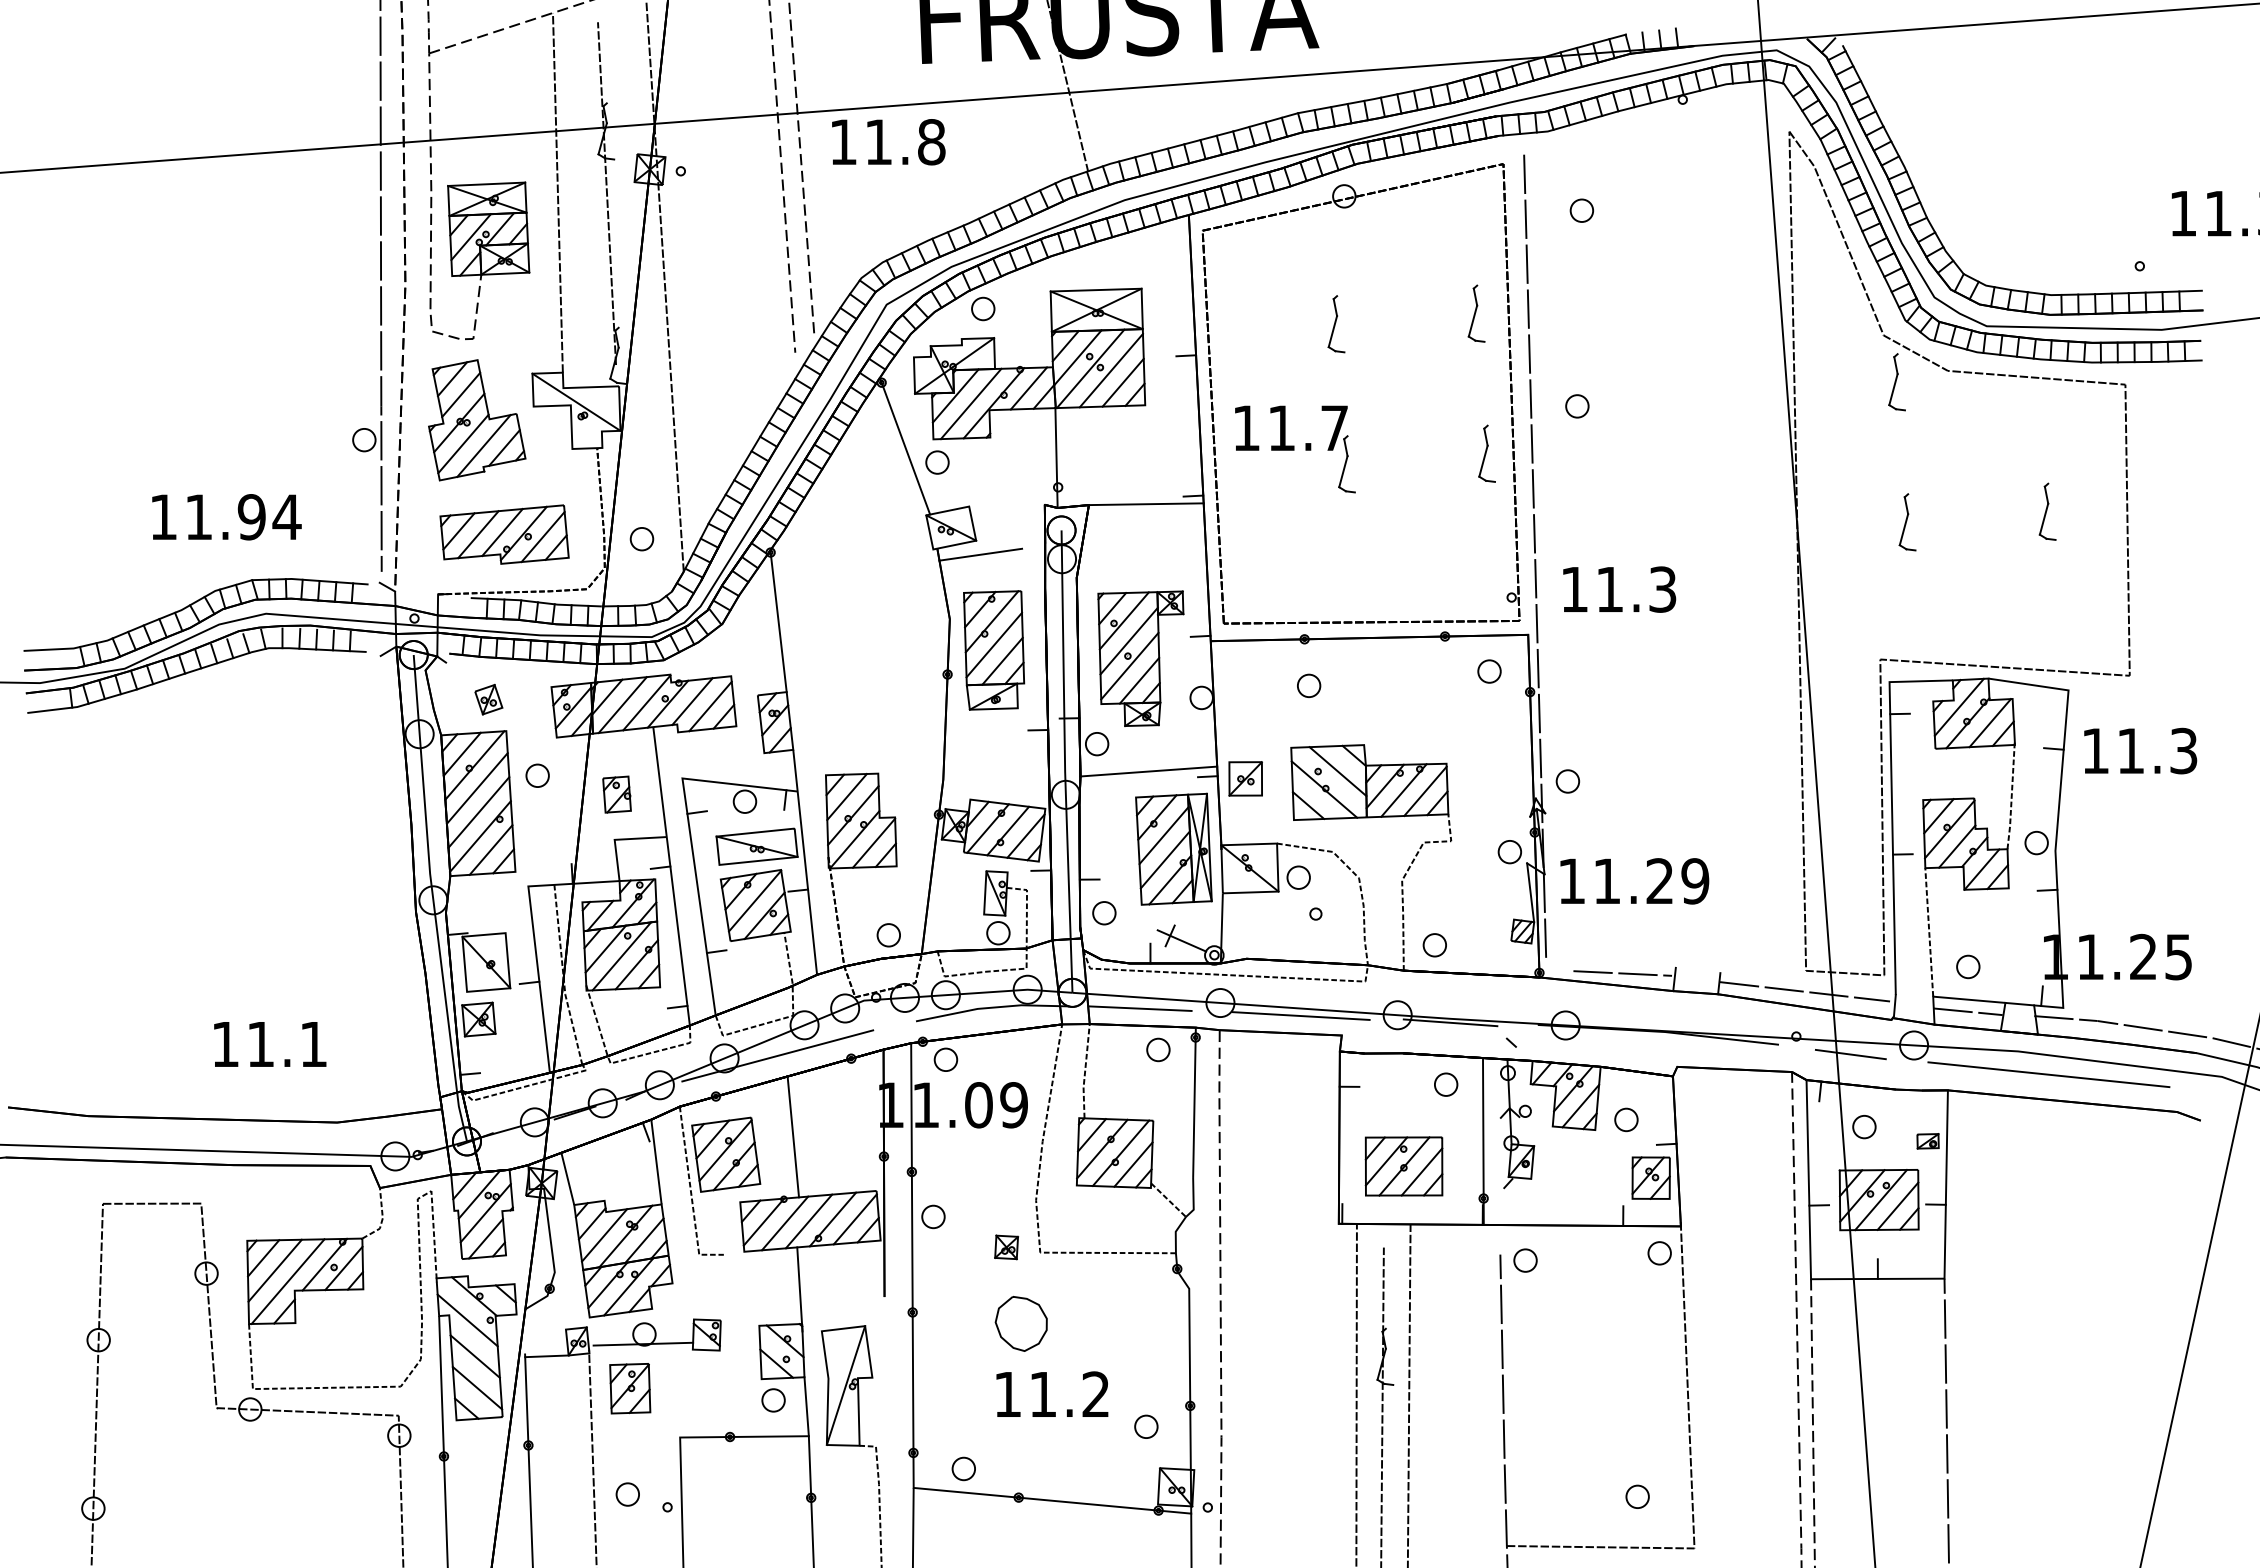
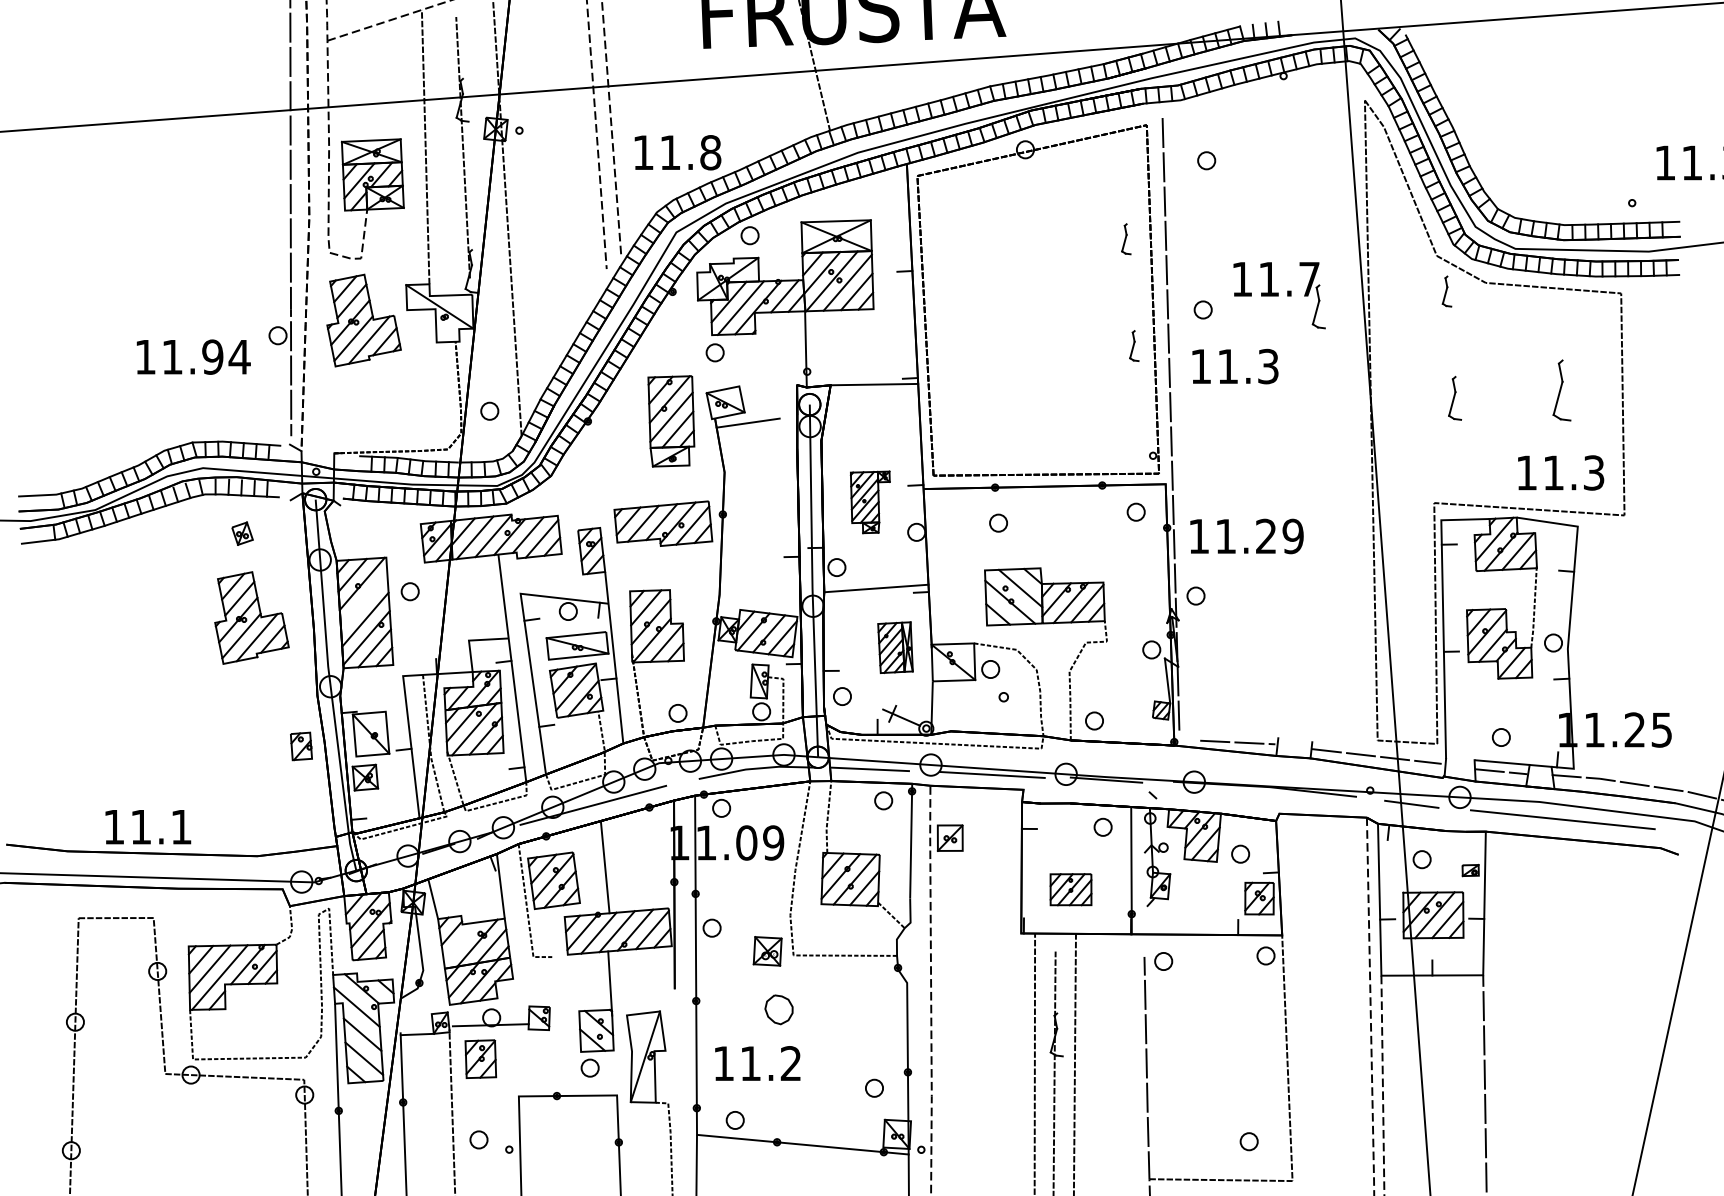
text: (888, 142) -> (677, 152), moved
part: (1476, 313) -> (1126, 239), size x0.7
part: (1336, 324) -> (1019, 247), removed
part: (1896, 382) -> (1446, 291), size x0.7
line: (904, 445) -> (690, 339), removed
part: (1295, 449) -> (1279, 295), moved
part: (1486, 453) -> (1133, 345), size x0.7
part: (2047, 511) -> (1561, 390), size x1.4
text: (226, 517) -> (193, 357), moved
part: (504, 534) -> (663, 523), moved
text: (1619, 589) -> (1235, 366), moved
line: (778, 621) -> (593, 474), removed
part: (994, 650) -> (671, 421), moved
part: (1140, 658) -> (870, 502), size x0.6
part: (488, 699) -> (242, 533), moved
text: (2140, 750) -> (1561, 472), moved
part: (1245, 778) -> (950, 837), moved
line: (476, 788) -> (363, 601), removed
part: (616, 794) -> (301, 746), moved
part: (330, 810) -> (252, 618), added
part: (1173, 848) -> (895, 647), size x0.6
text: (1634, 881) -> (1246, 536), moved
line: (1929, 932) -> (1471, 711), removed
text: (270, 1044) -> (148, 827), moved
part: (1403, 1166) -> (1070, 889), size x0.7
line: (604, 1235) -> (461, 942), removed
part: (1006, 1247) -> (767, 951), size x1.6
part: (1020, 1323) -> (778, 1009), size x0.7
text: (1052, 1393) -> (757, 1062), moved
line: (806, 1406) -> (615, 1072), removed

